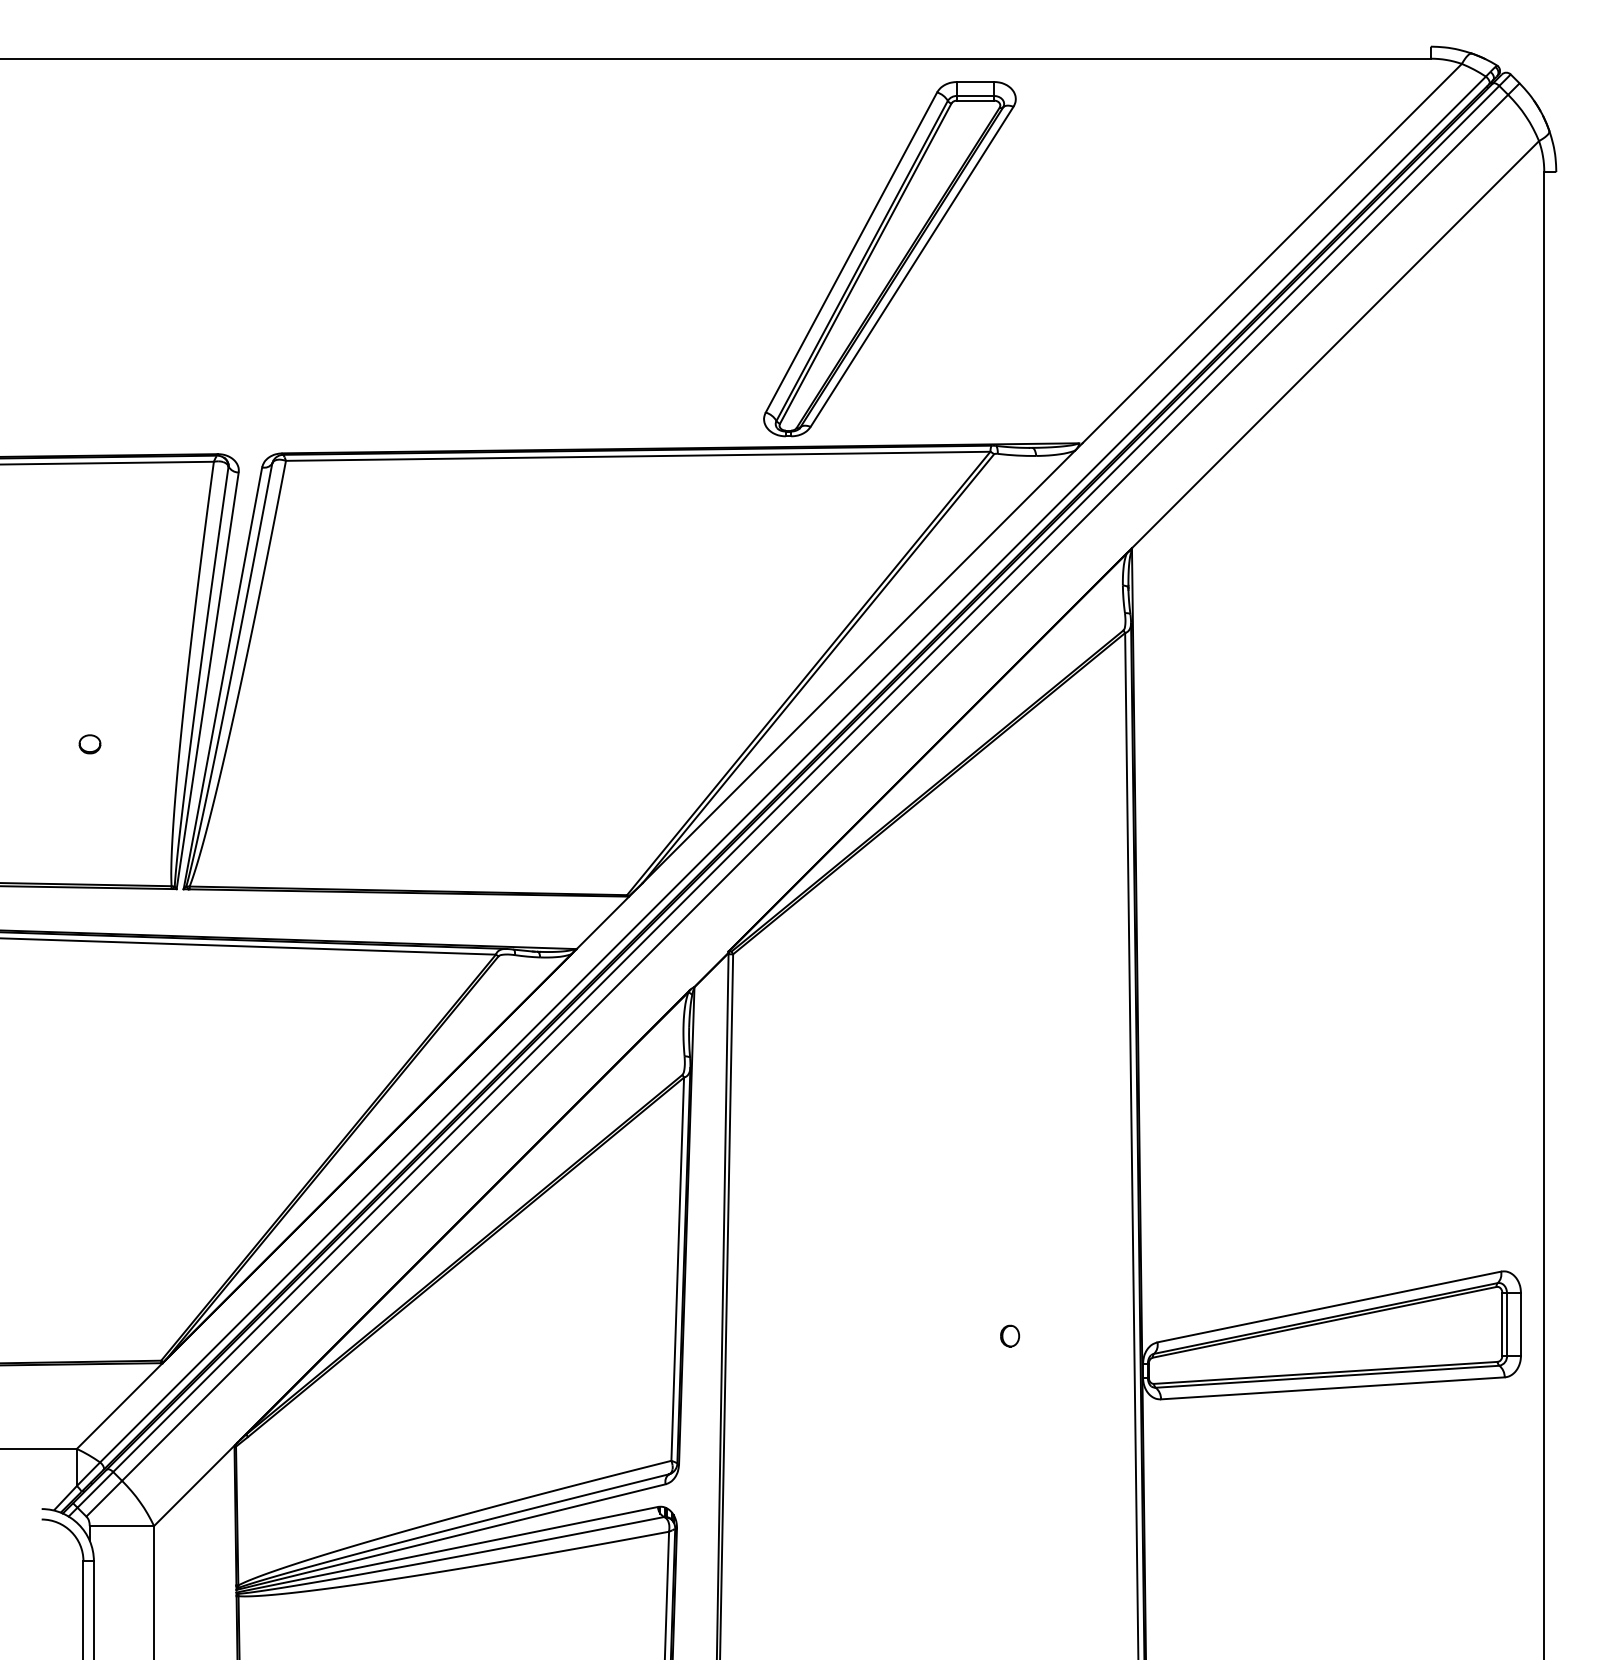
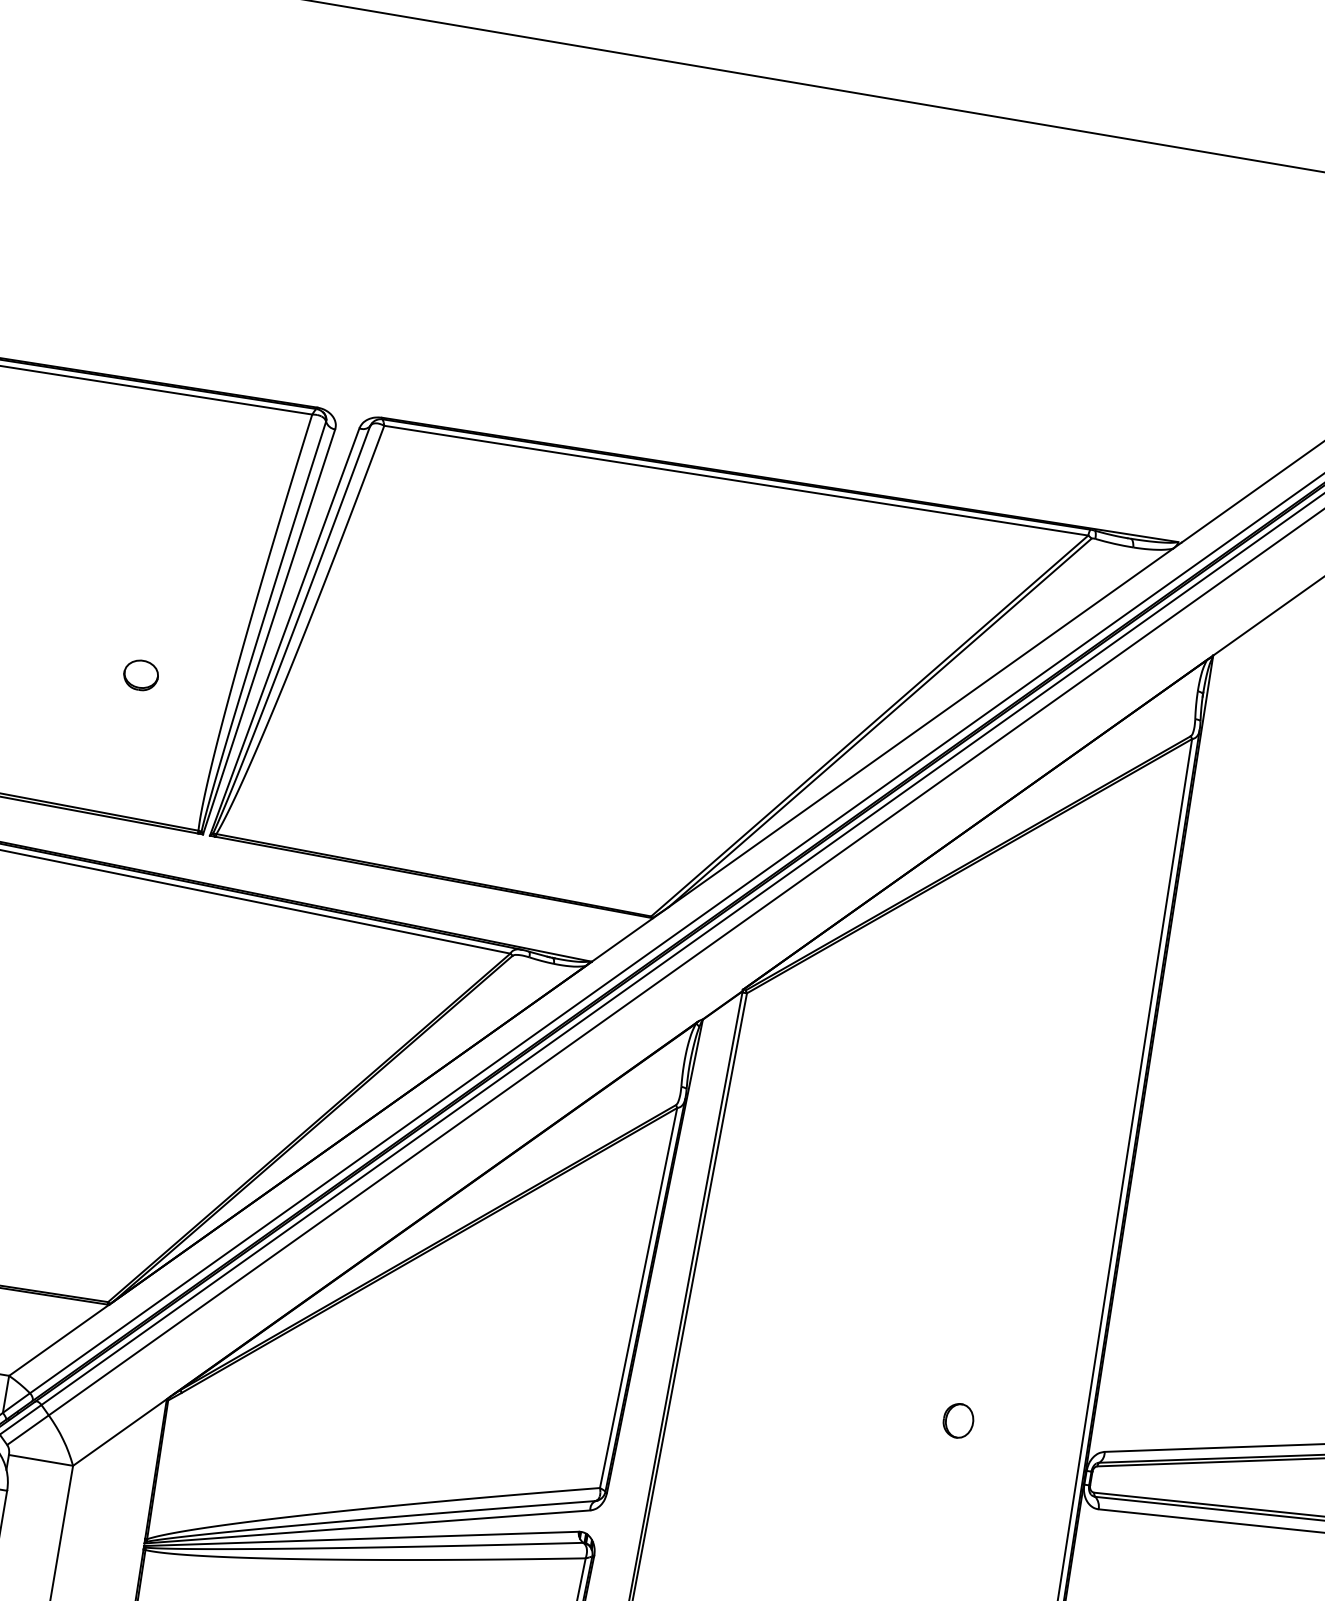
part: (889, 259) -> (1020, 326), removed
part: (89, 744) -> (140, 675), size x1.6
part: (1010, 1335) -> (959, 1420), size x1.6

